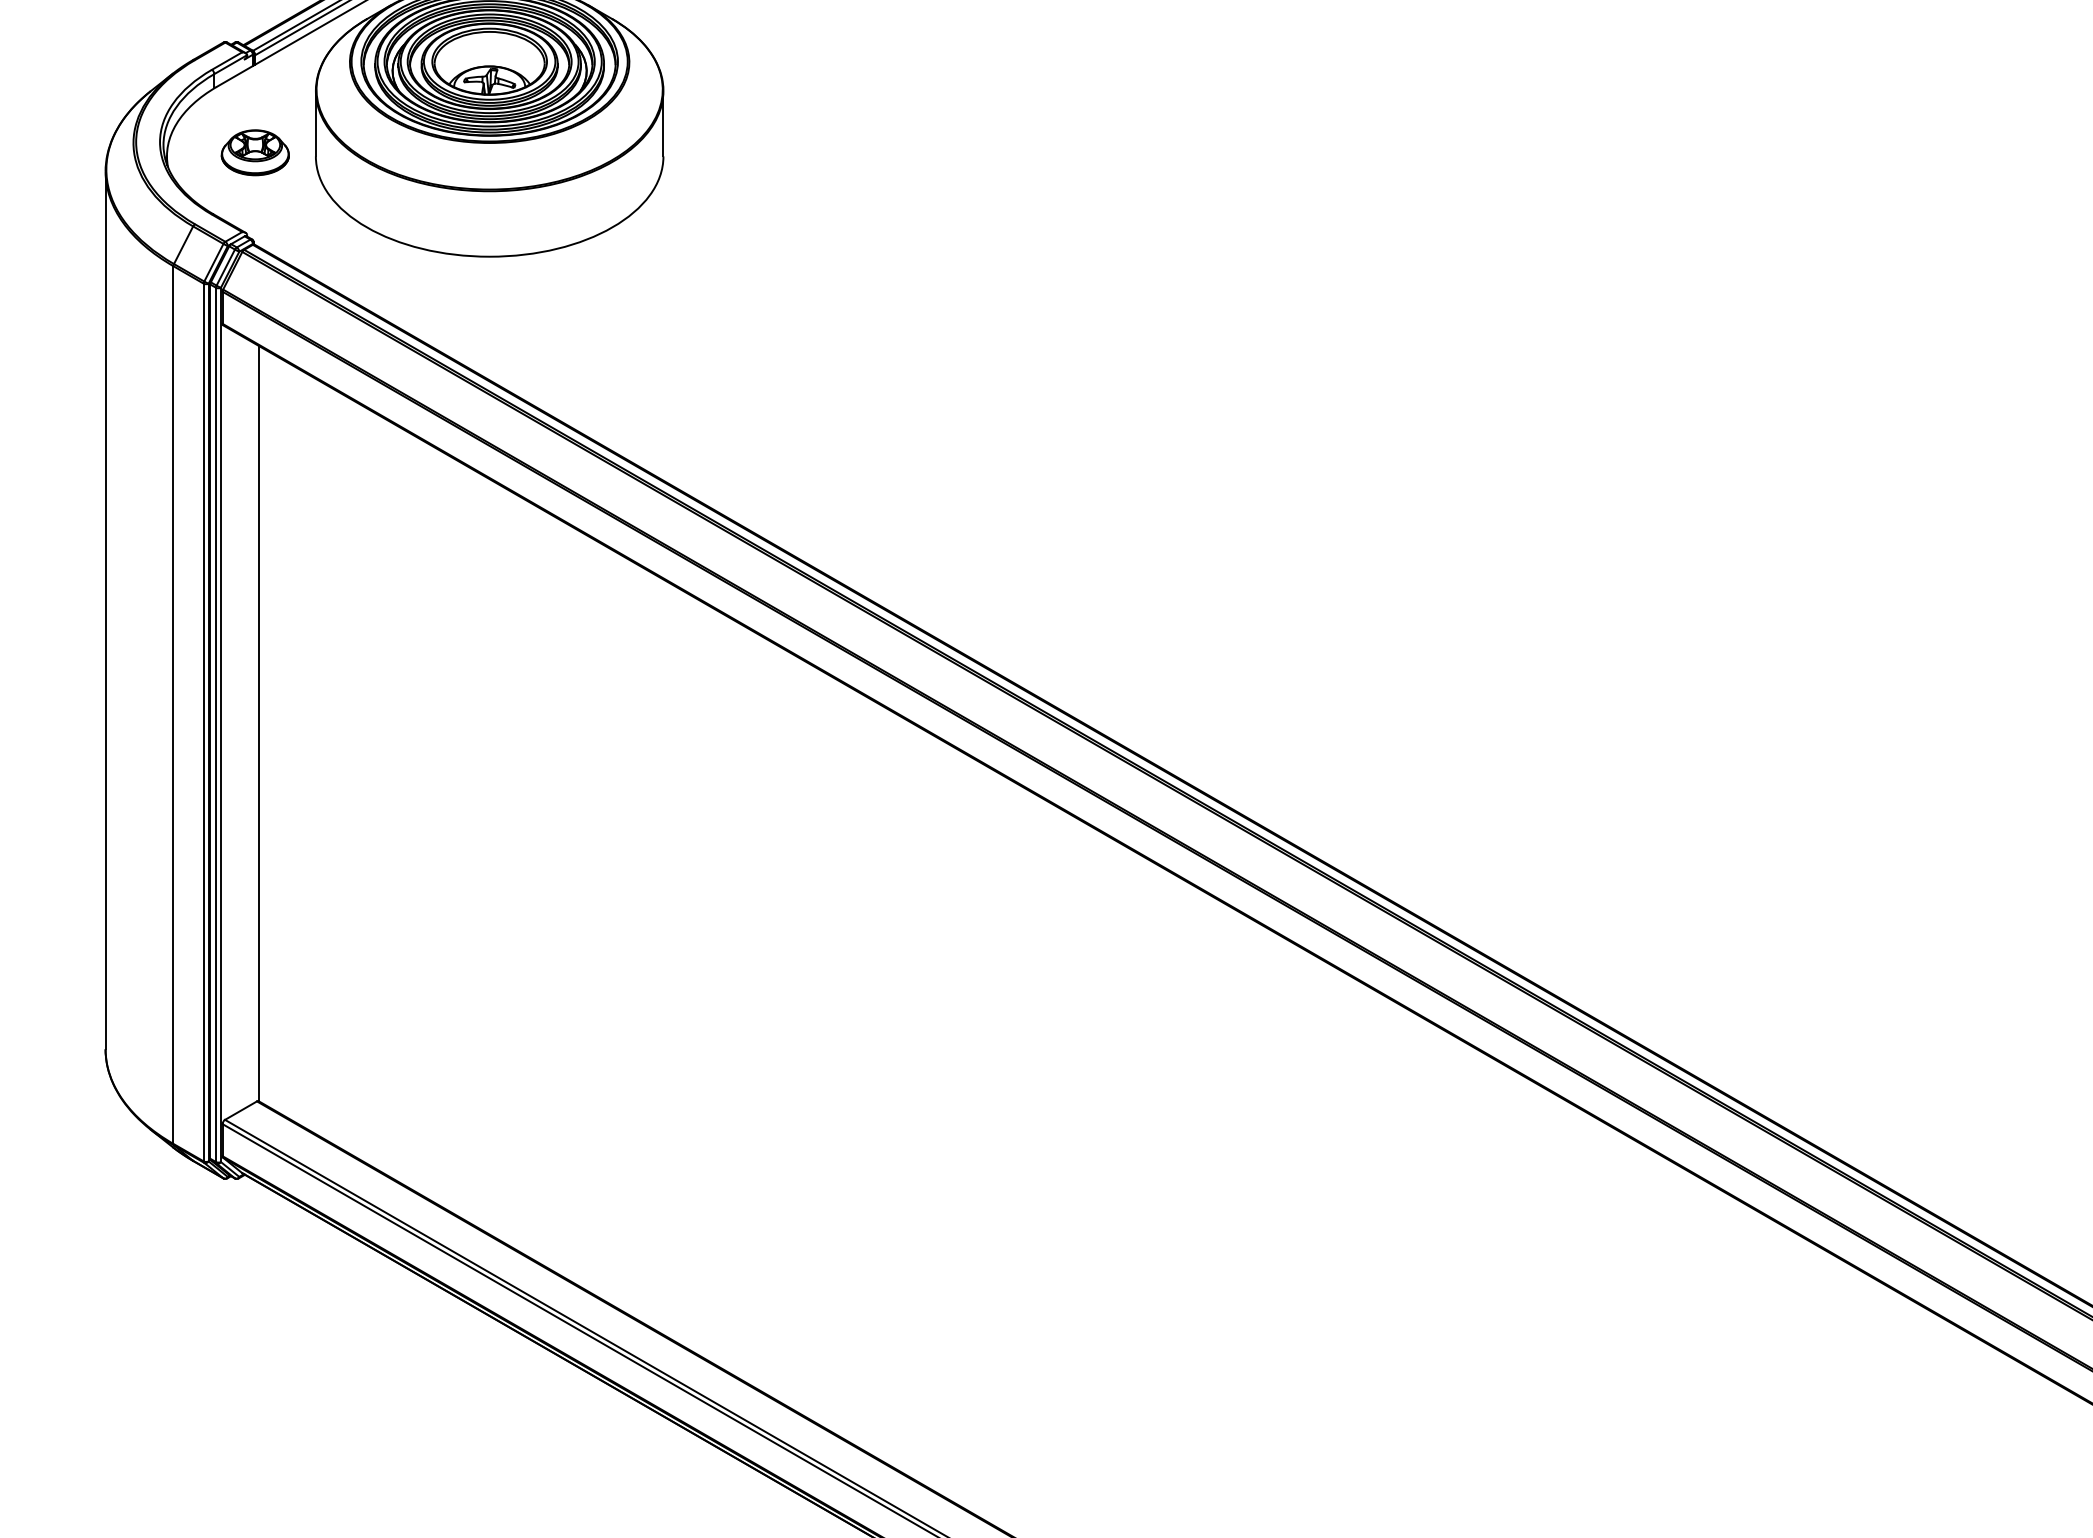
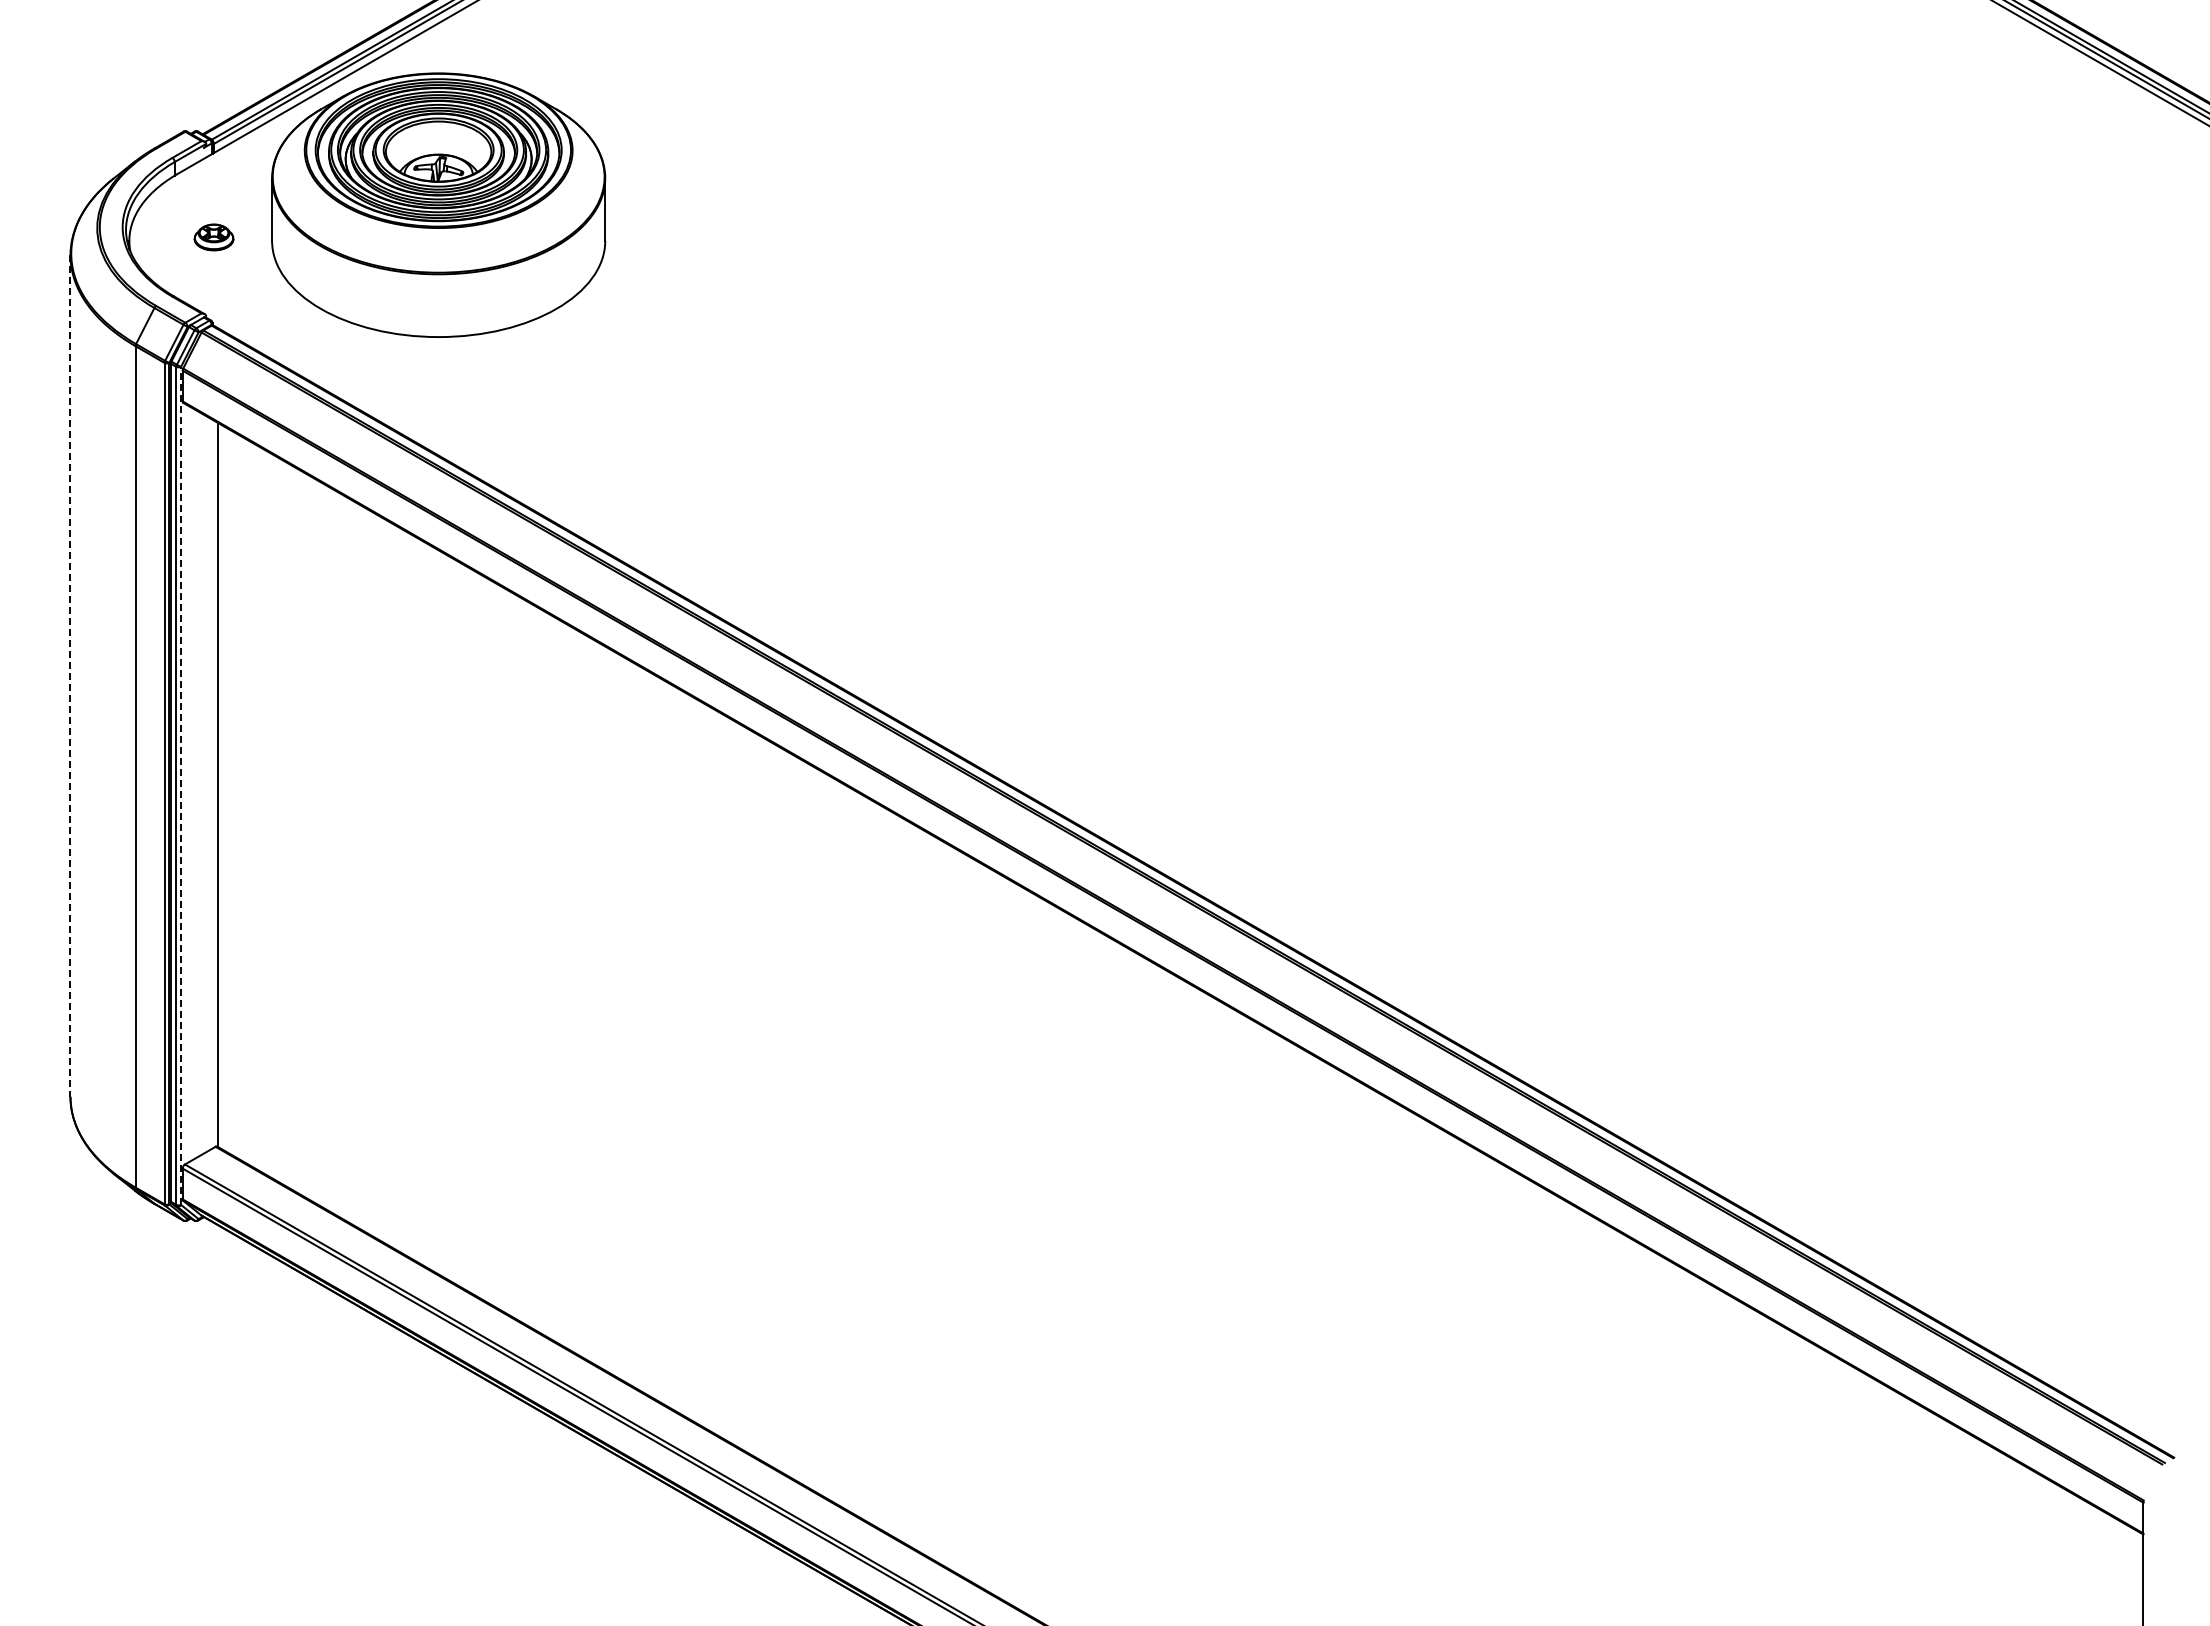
part: (254, 152) -> (213, 237), size x0.6
line: (105, 610) -> (70, 676), solid -> dashed
line: (221, 724) -> (181, 785), solid -> dashed

